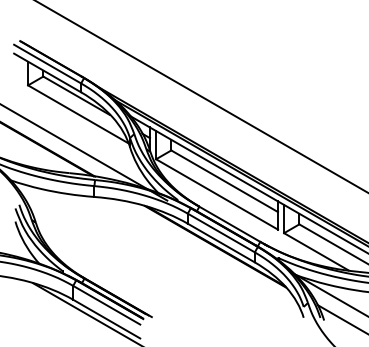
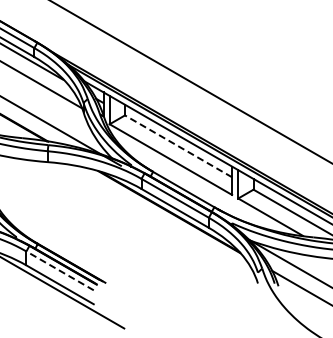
line: (224, 181) -> (178, 146), solid -> dashed
line: (106, 305) -> (59, 271), solid -> dashed

